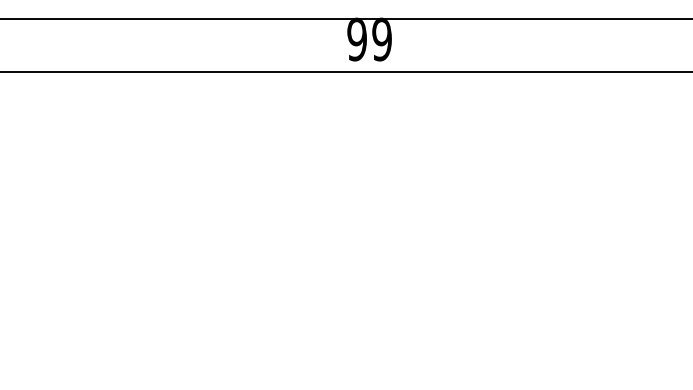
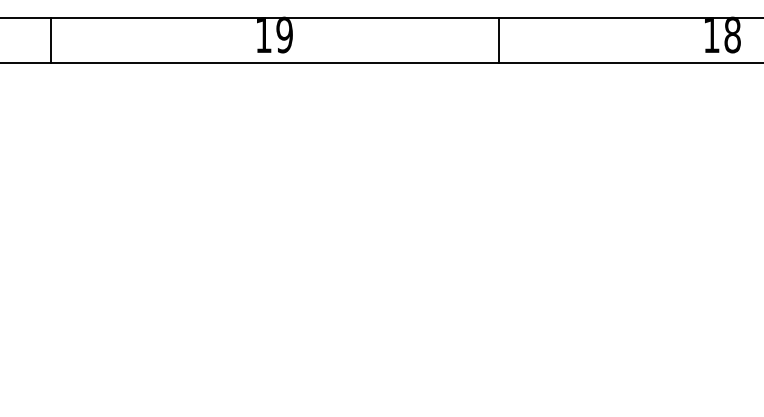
text: (356, 38) -> (263, 34), 99 -> 19
line: (104, 44) -> (51, 39), added
line: (637, 44) -> (499, 39), added

